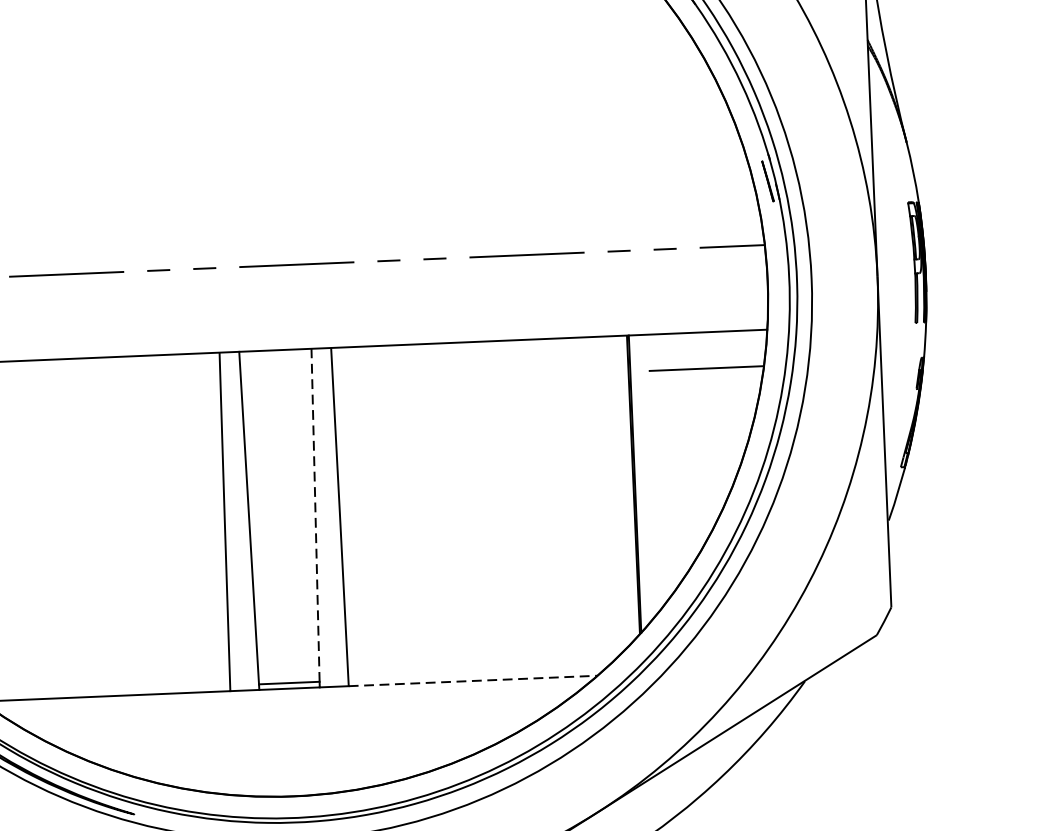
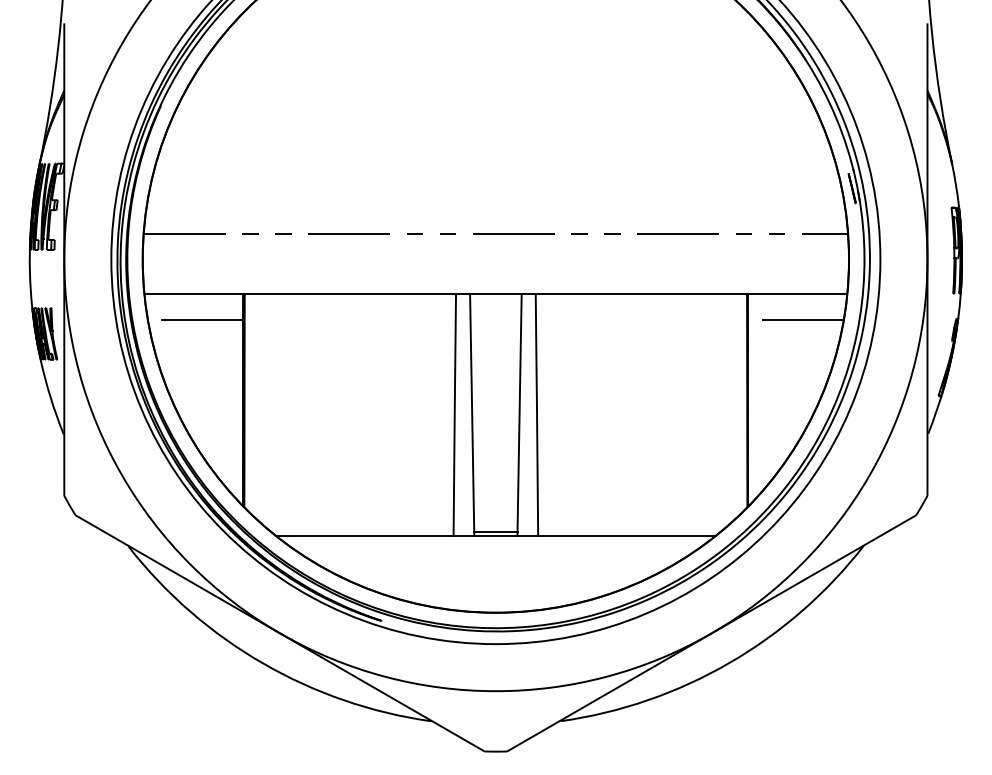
line: (315, 514) -> (519, 412), dashed -> solid
line: (472, 680) -> (626, 535), dashed -> solid

